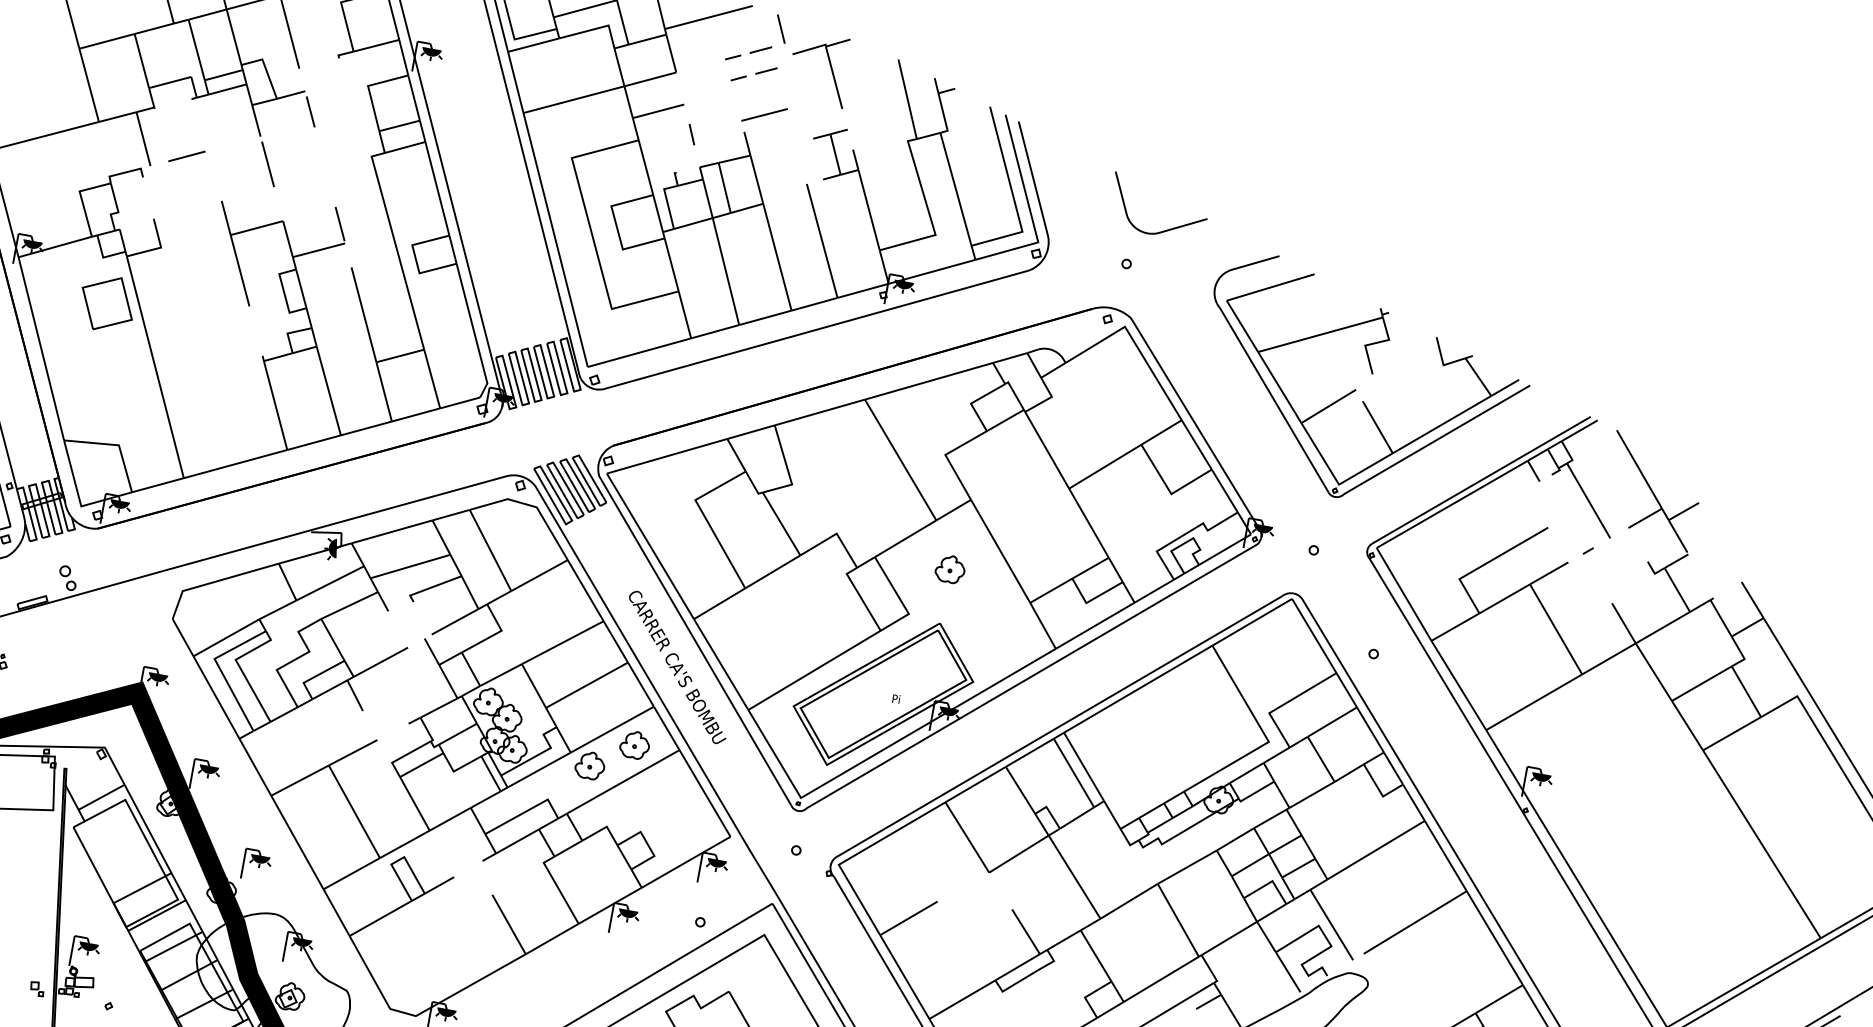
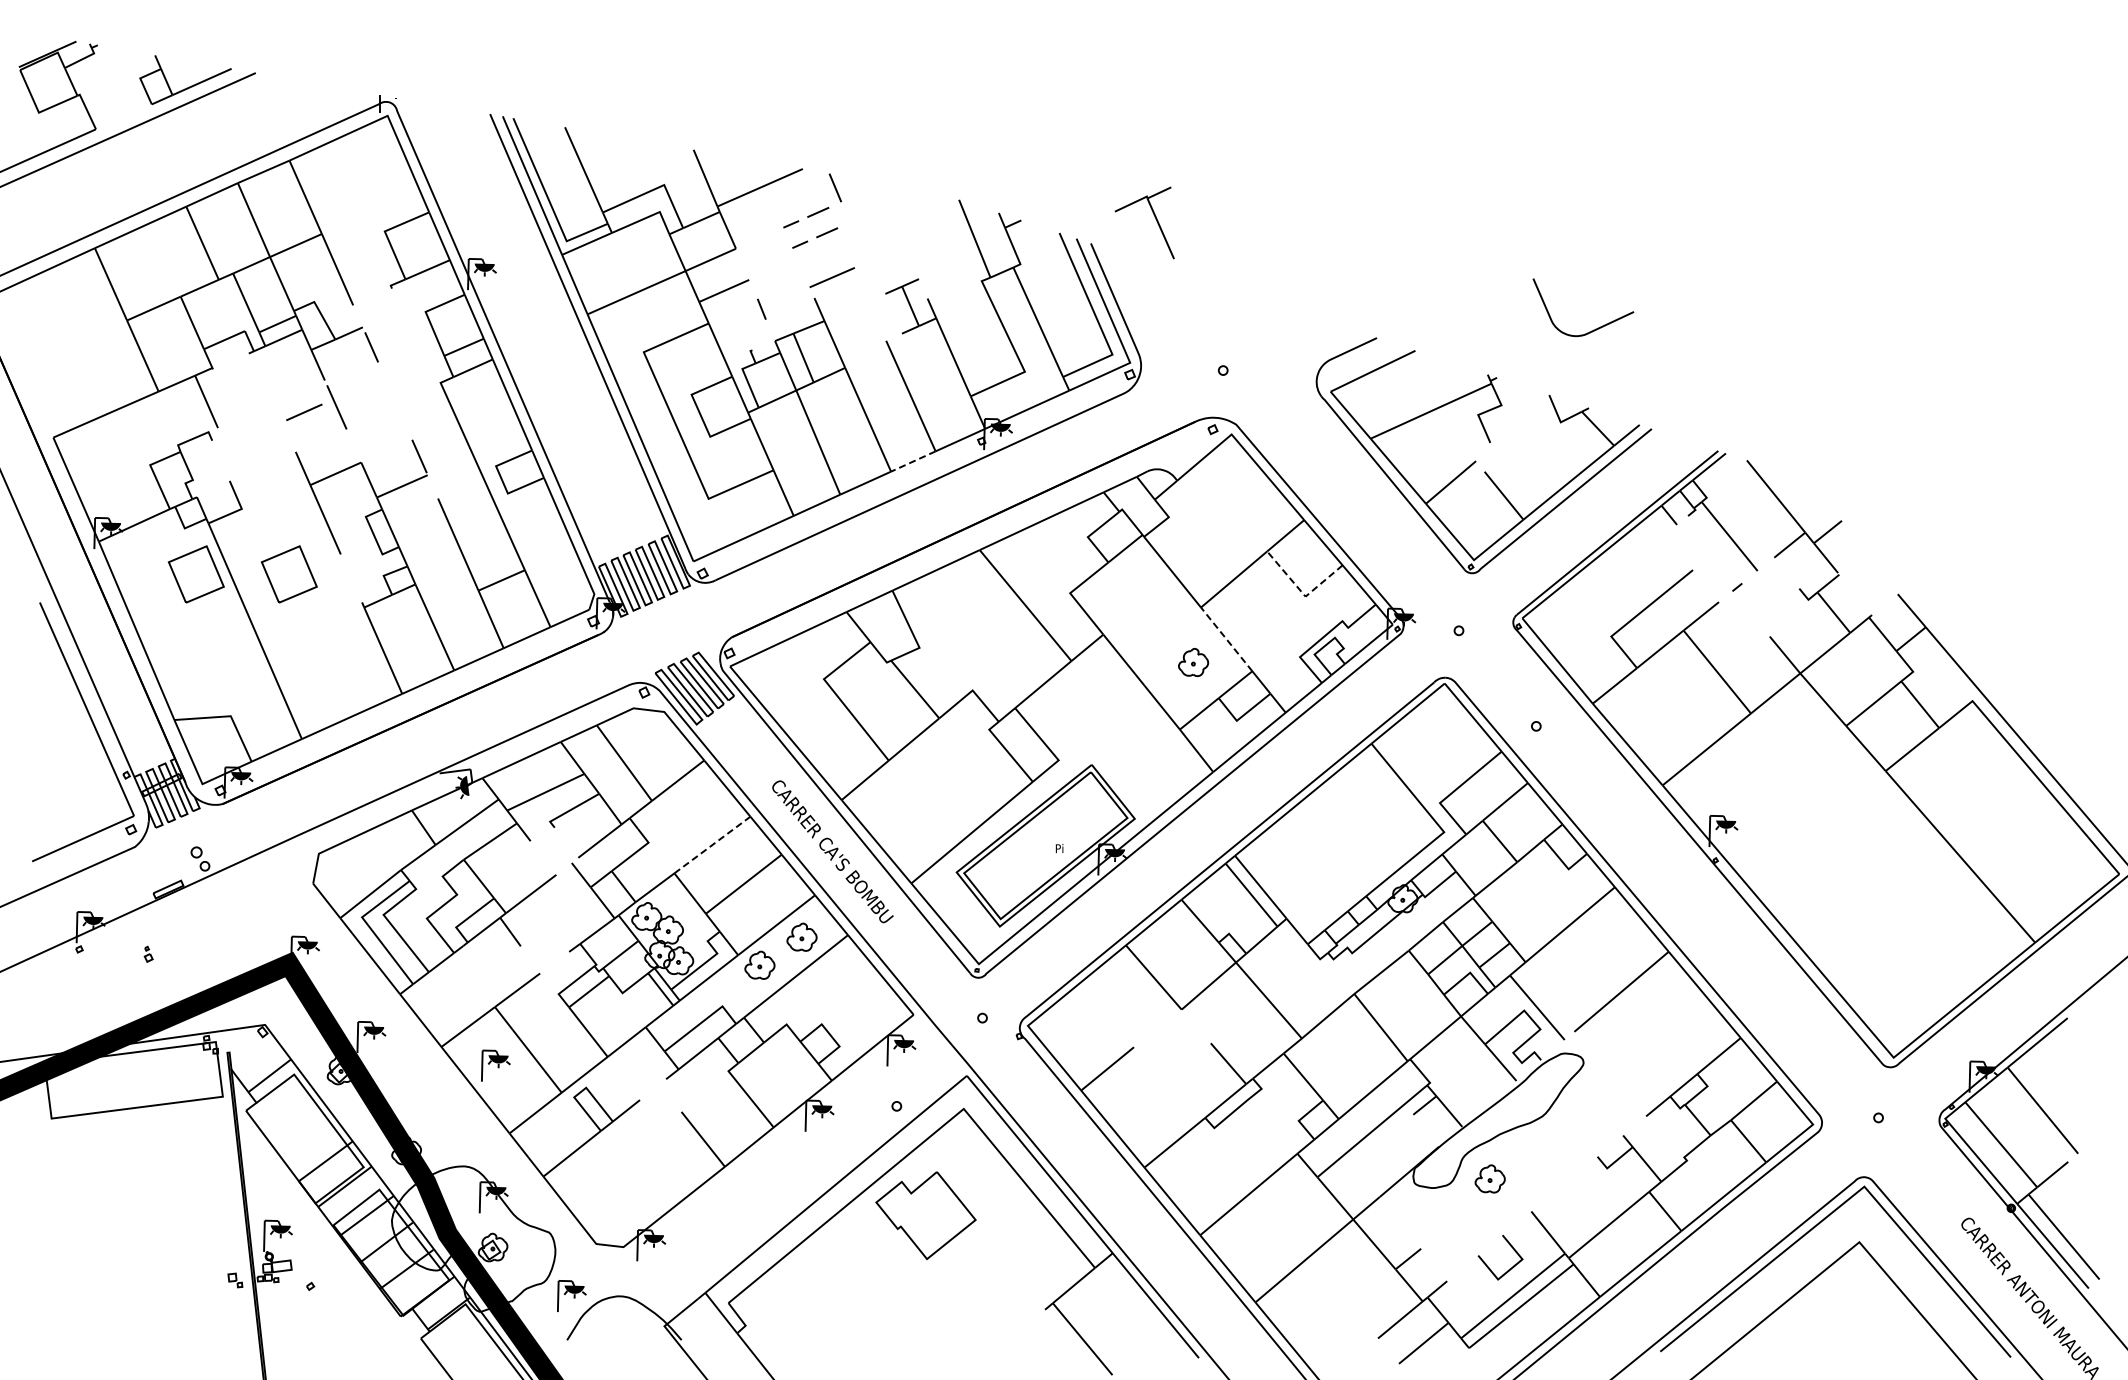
part: (829, 65) -> (1154, 217), moved
line: (187, 155) -> (304, 411), moved
curve: (1165, 229) -> (1593, 329), moved
line: (813, 304) -> (912, 461), solid -> dashed
part: (196, 317) -> (288, 574), added
line: (1169, 489) -> (1302, 592), solid -> dashed
line: (1088, 523) -> (1226, 639), solid -> dashed
part: (950, 569) -> (1193, 662), moved
line: (562, 642) -> (712, 844), solid -> dashed
part: (256, 864) -> (495, 1065), moved

